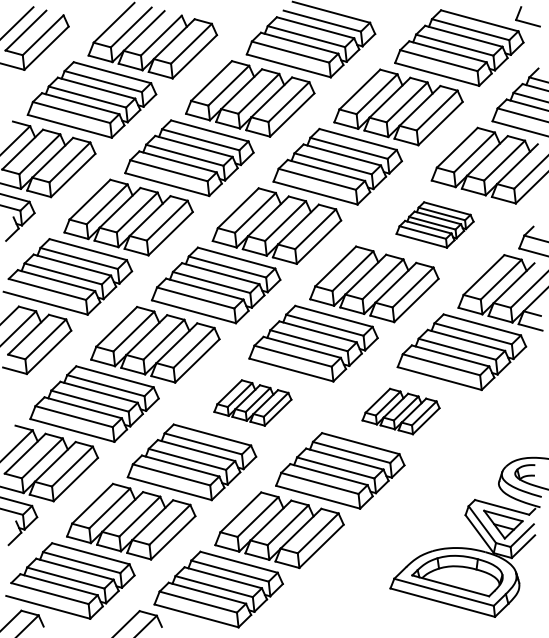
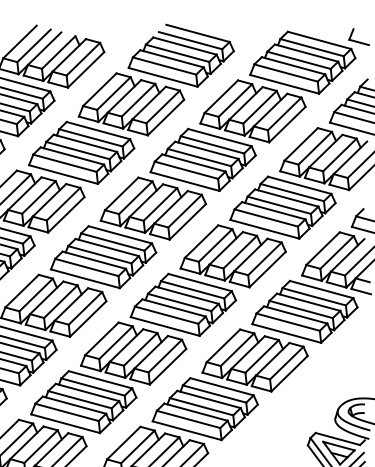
part: (434, 224) -> (282, 207), size x1.67
part: (252, 402) -> (133, 353), size x1.67
part: (400, 411) -> (254, 360), size x1.67

